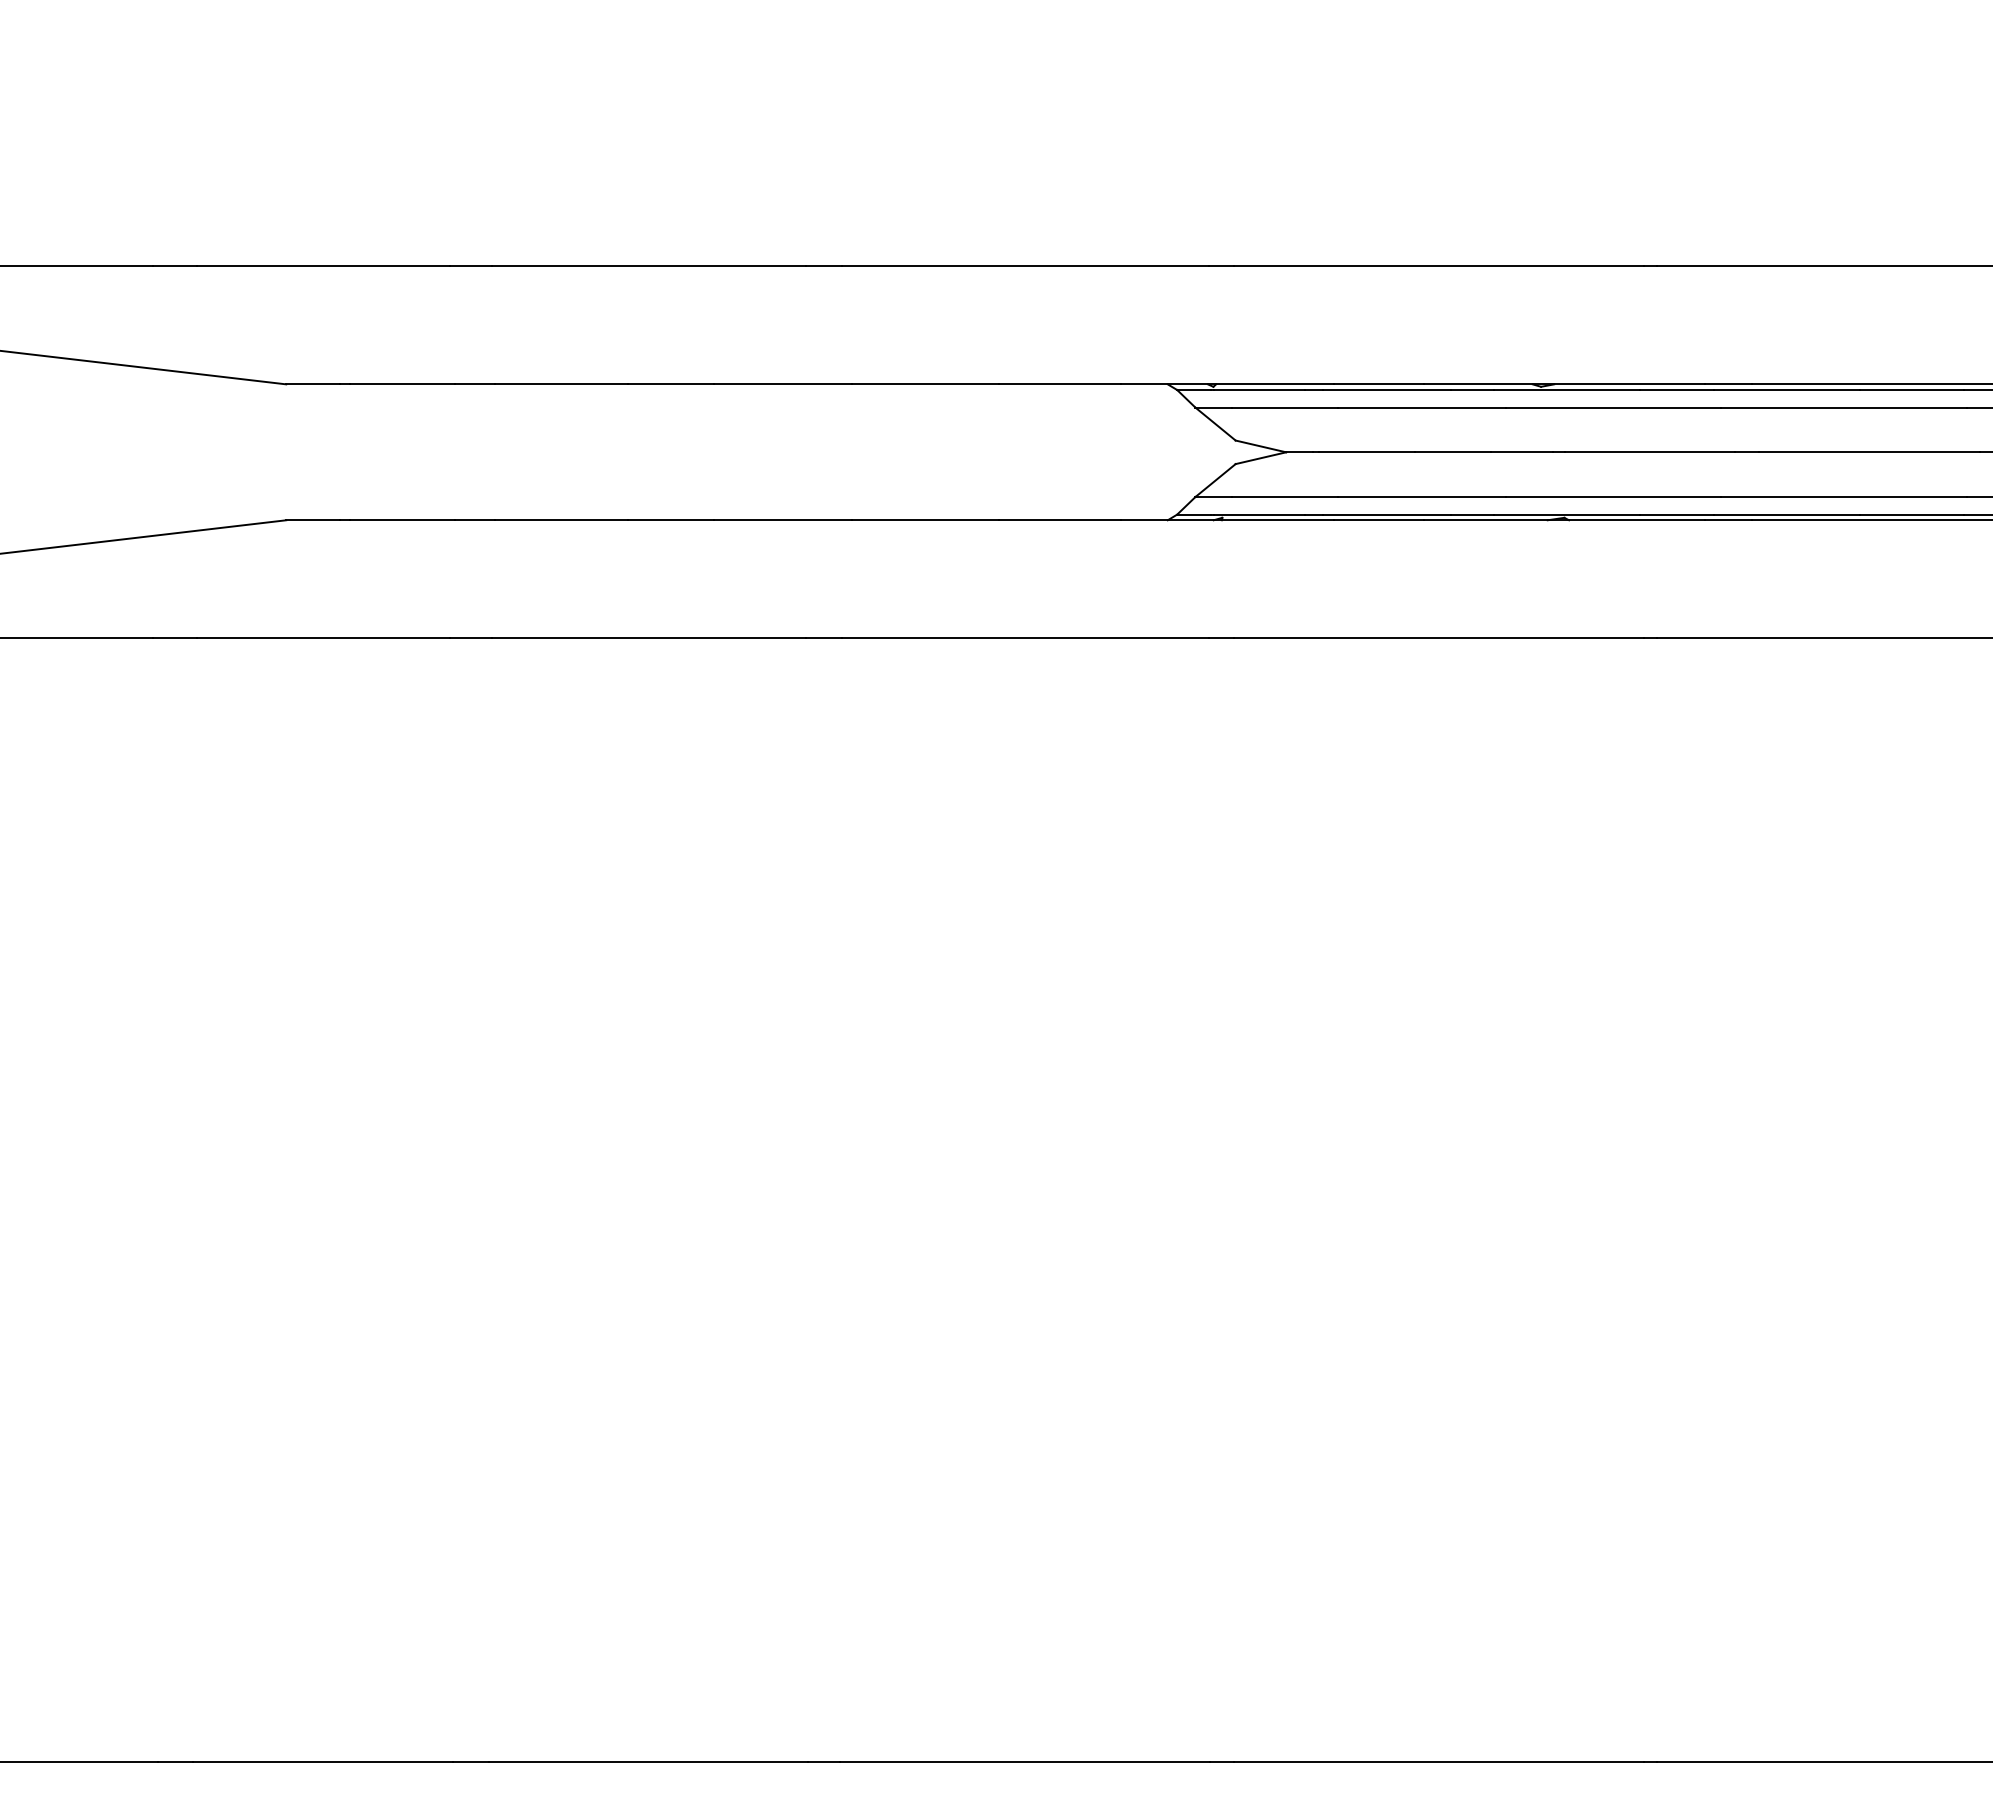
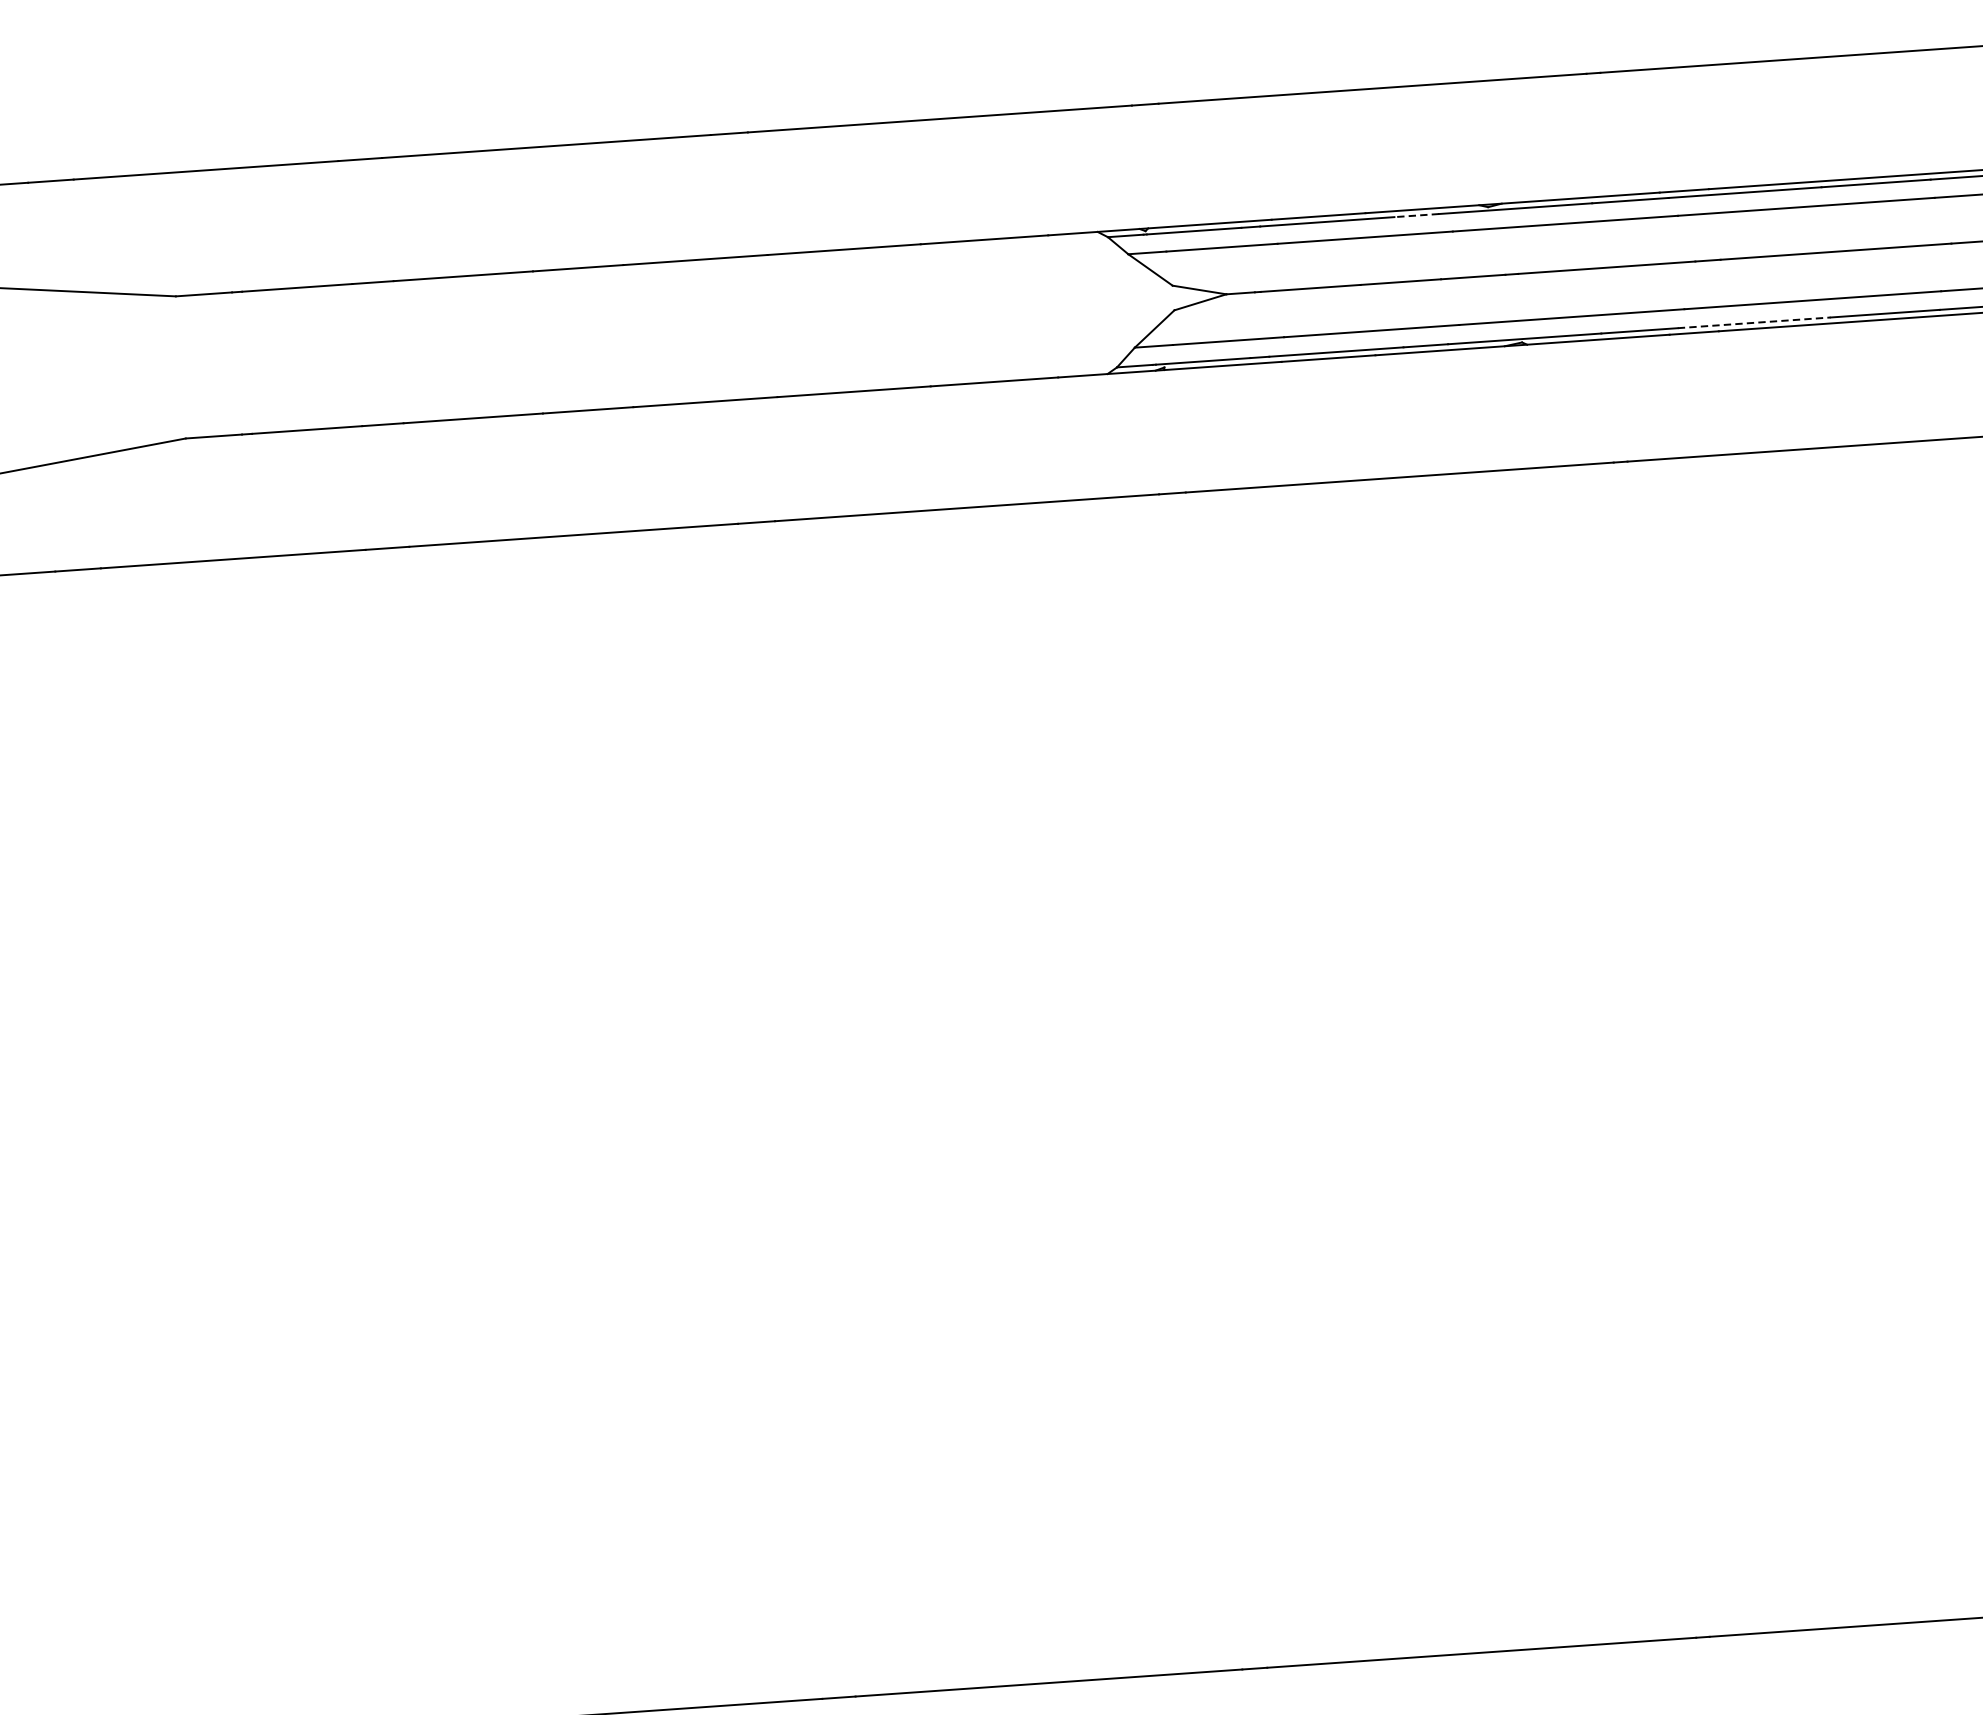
line: (1472, 390) -> (1416, 216), solid -> dashed
line: (1787, 514) -> (1755, 322), solid -> dashed

